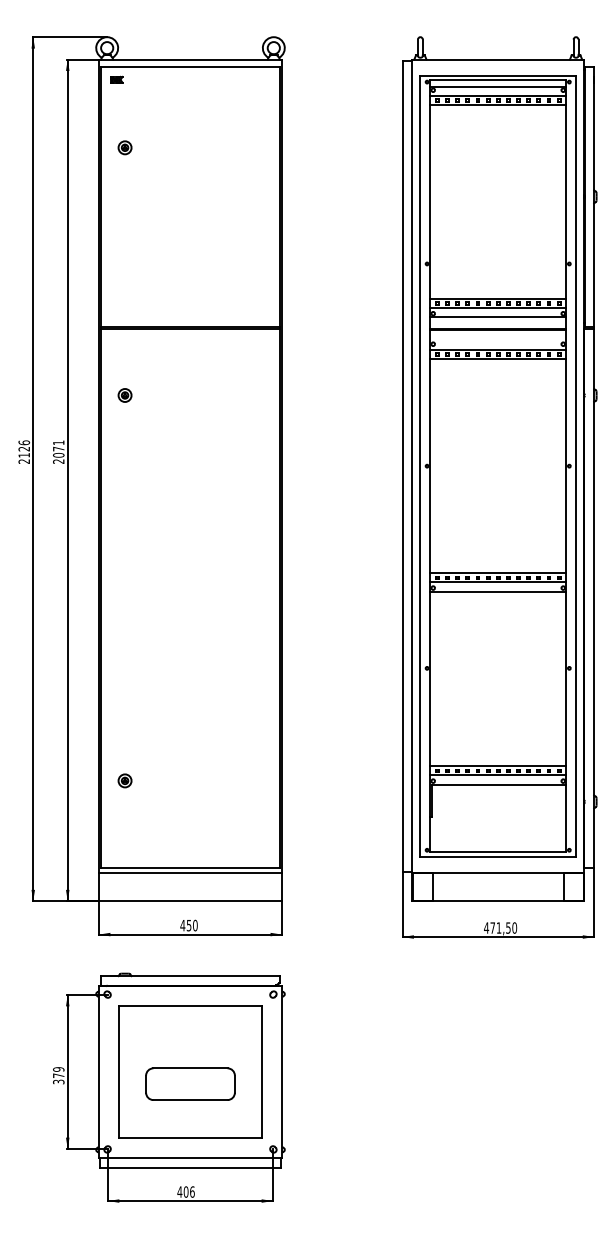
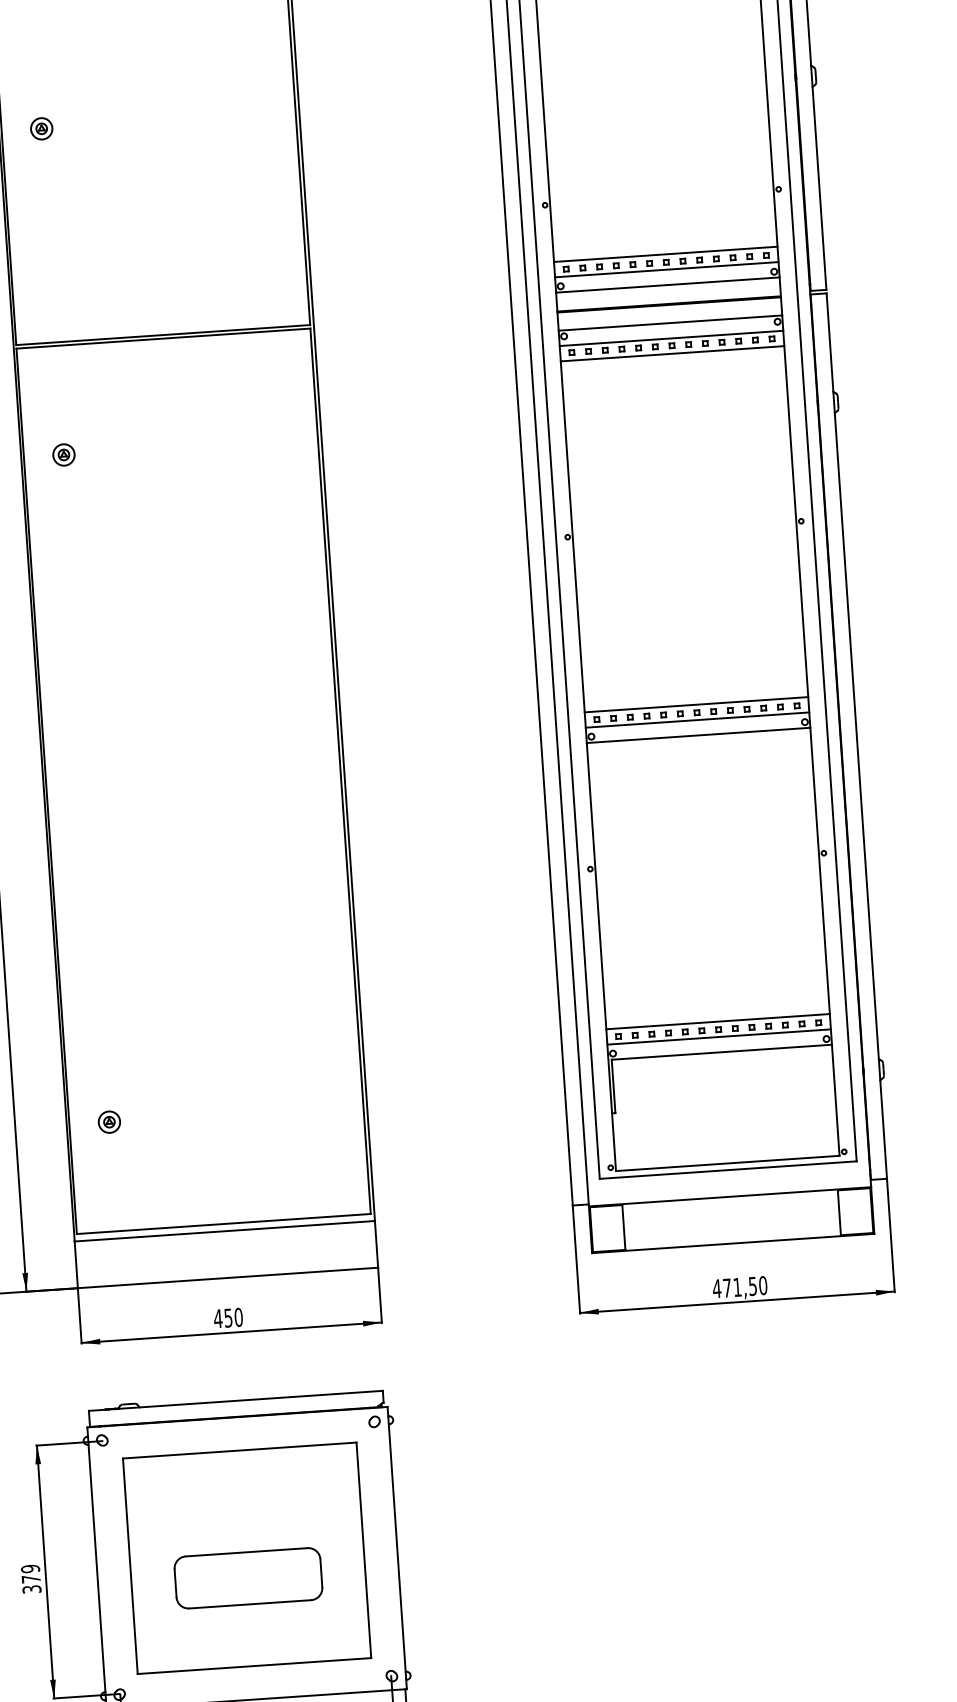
part: (124, 147) -> (40, 128), moved
line: (498, 340) -> (670, 322), added
part: (124, 780) -> (108, 1121), moved

